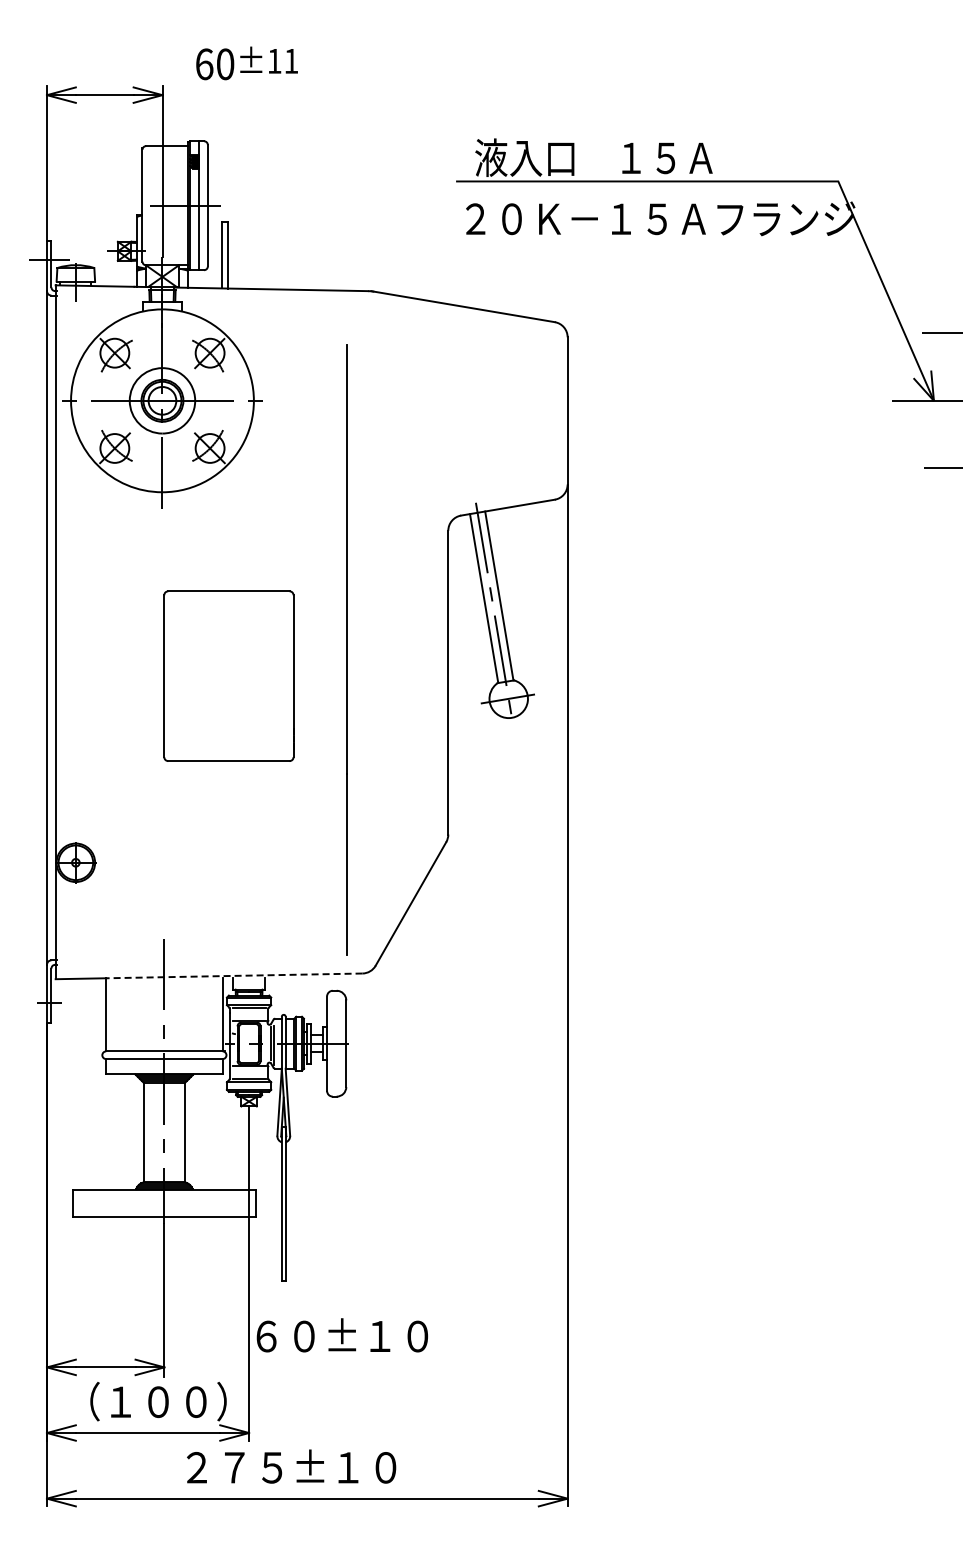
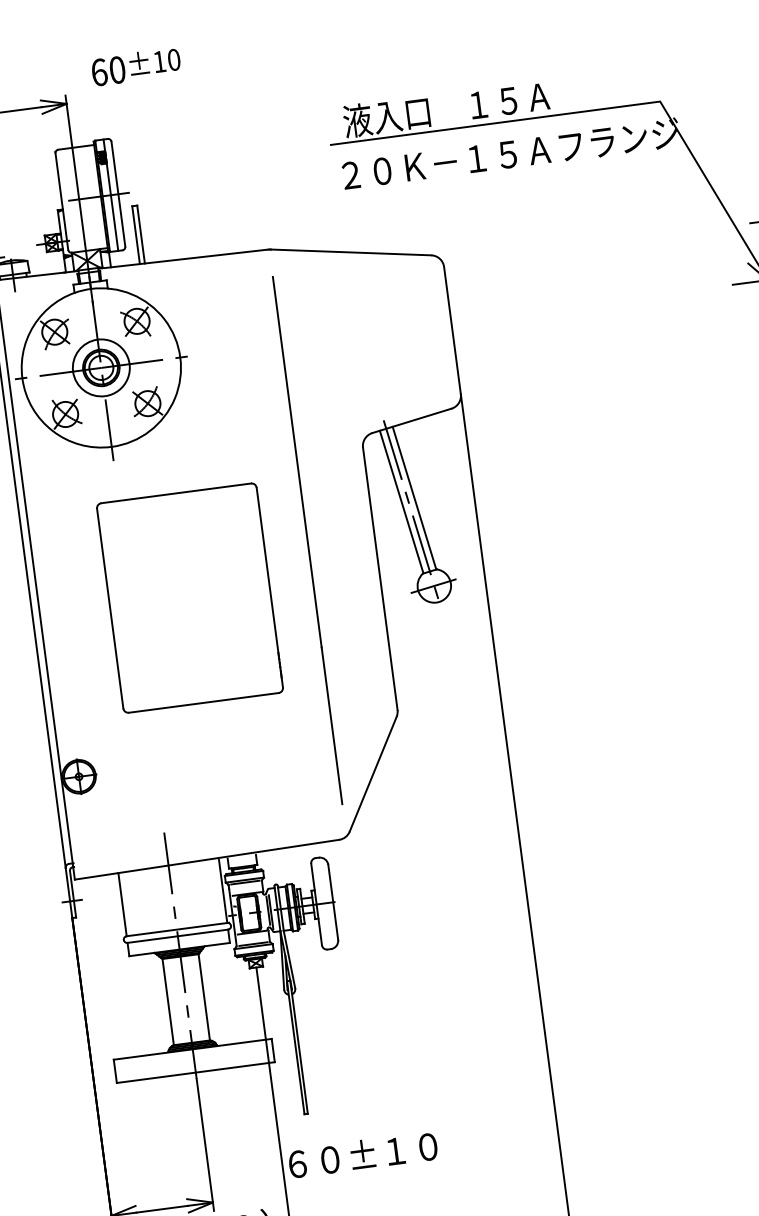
text: (291, 60) -> (174, 59), ±11 -> ±10
line: (346, 649) -> (306, 540), moved
part: (228, 676) -> (189, 598), size x1.43
line: (233, 975) -> (228, 856), dashed -> solid

